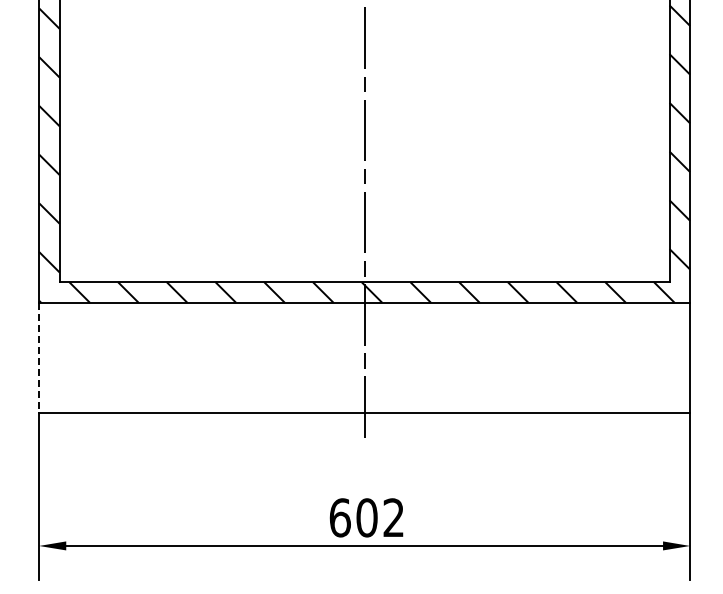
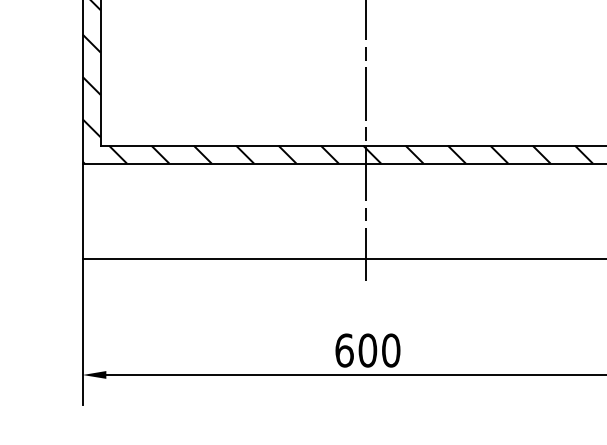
line: (39, 358) -> (83, 212), dashed -> solid
text: (393, 517) -> (390, 350), 602 -> 600

